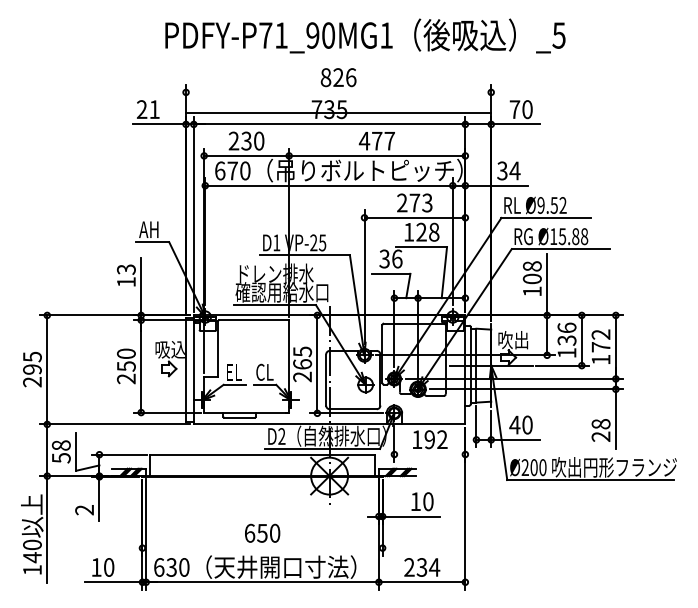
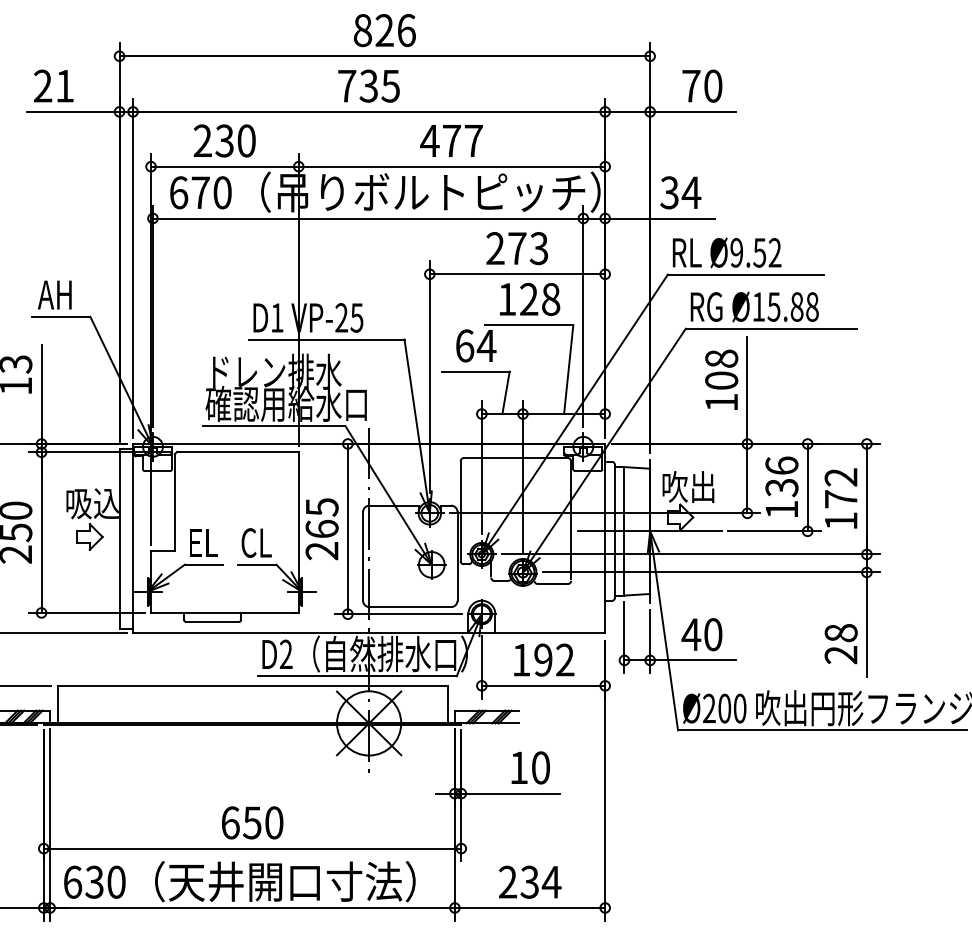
line: (338, 113) -> (384, 56), moved
text: (390, 258) -> (475, 345), 36 -> 64
line: (429, 454) -> (542, 685), added
line: (262, 548) -> (252, 849), added

